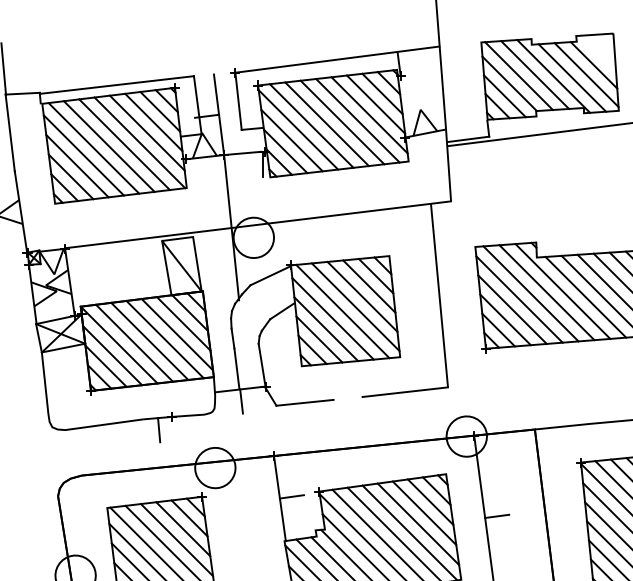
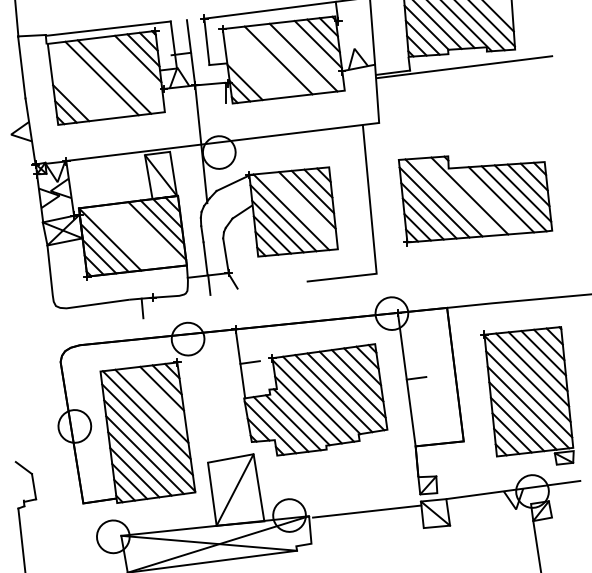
line: (368, 115) -> (312, 53), removed
line: (342, 121) -> (291, 58), removed
line: (312, 125) -> (266, 61), removed
line: (298, 129) -> (255, 64), removed
line: (146, 132) -> (132, 67), removed
line: (292, 140) -> (250, 73), removed
line: (139, 142) -> (126, 75), removed
line: (93, 147) -> (89, 79), removed
line: (83, 155) -> (81, 85), removed
line: (77, 166) -> (76, 94), removed
line: (546, 292) -> (456, 196), removed
line: (585, 297) -> (488, 200), removed
line: (355, 306) -> (301, 208), removed
line: (165, 338) -> (147, 234), removed
line: (149, 341) -> (134, 236), removed
line: (134, 342) -> (122, 237), removed
line: (304, 401) -> (260, 285), removed
line: (176, 540) -> (156, 397), removed

